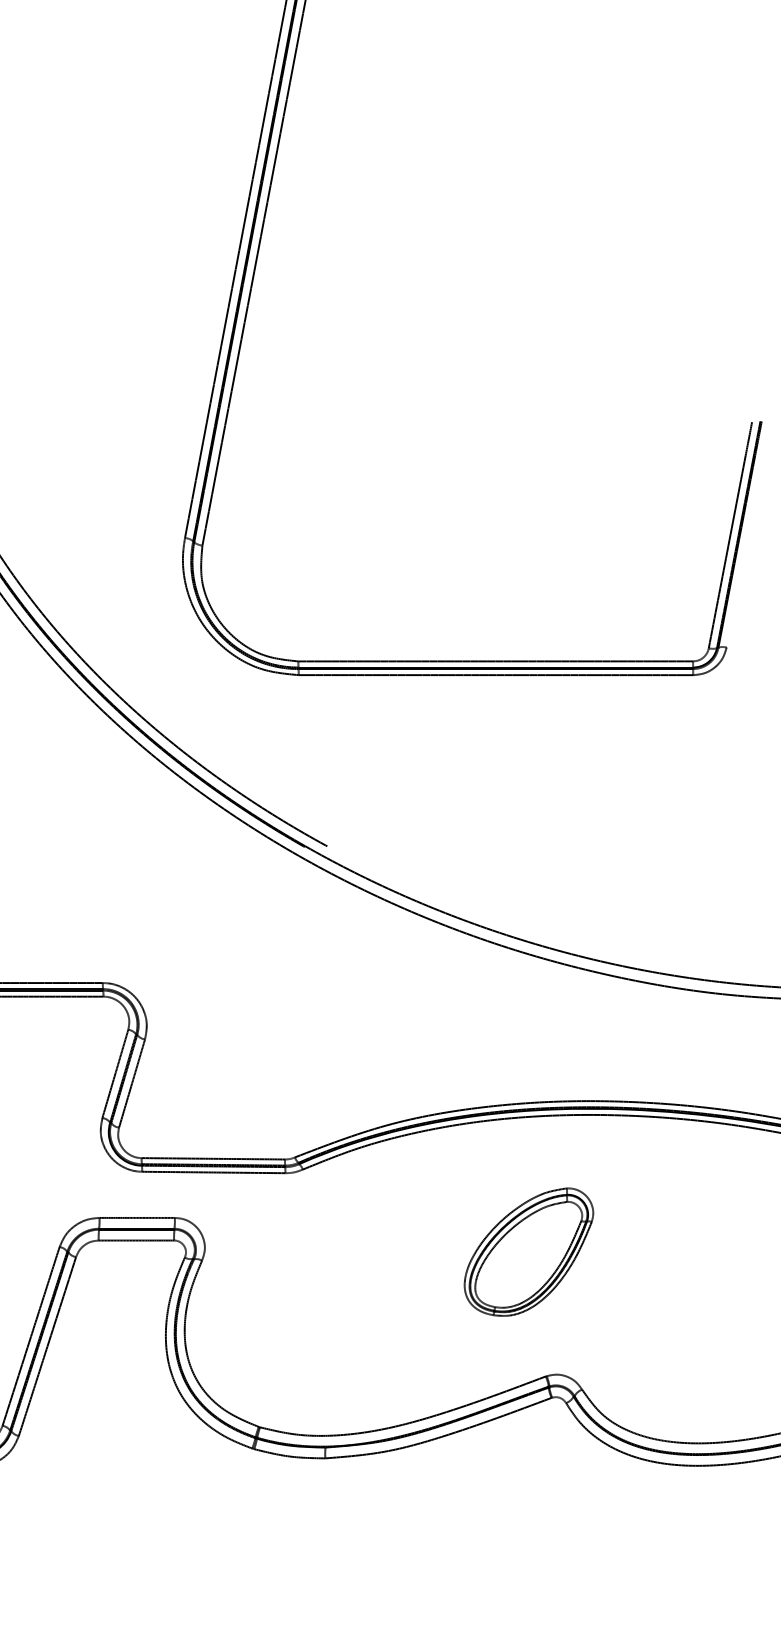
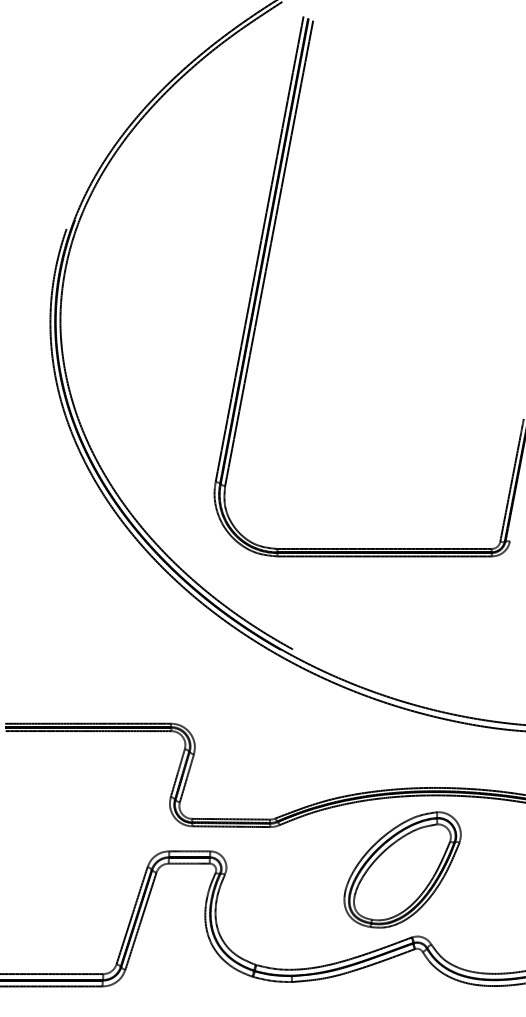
part: (528, 1251) -> (402, 869), size x1.67

